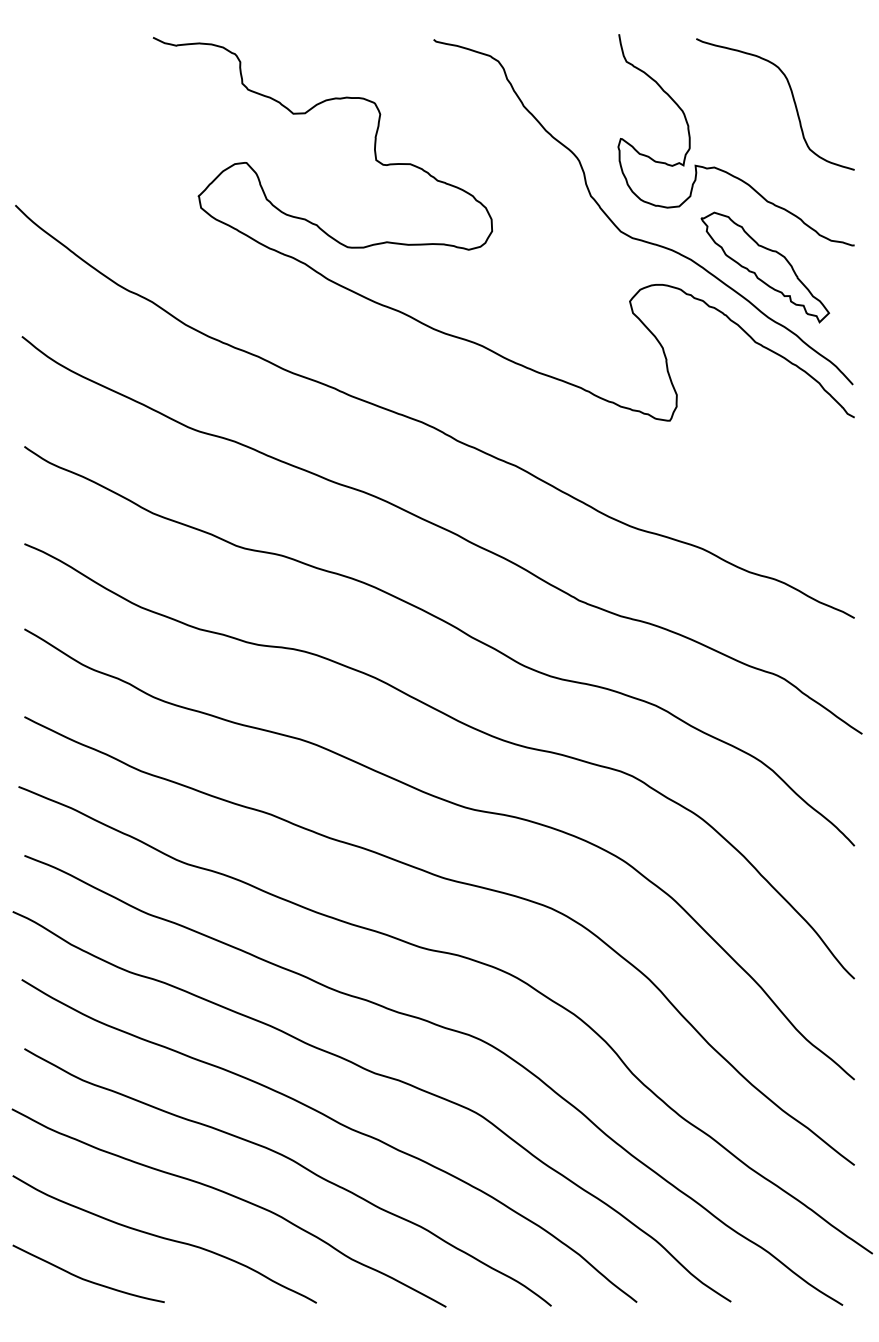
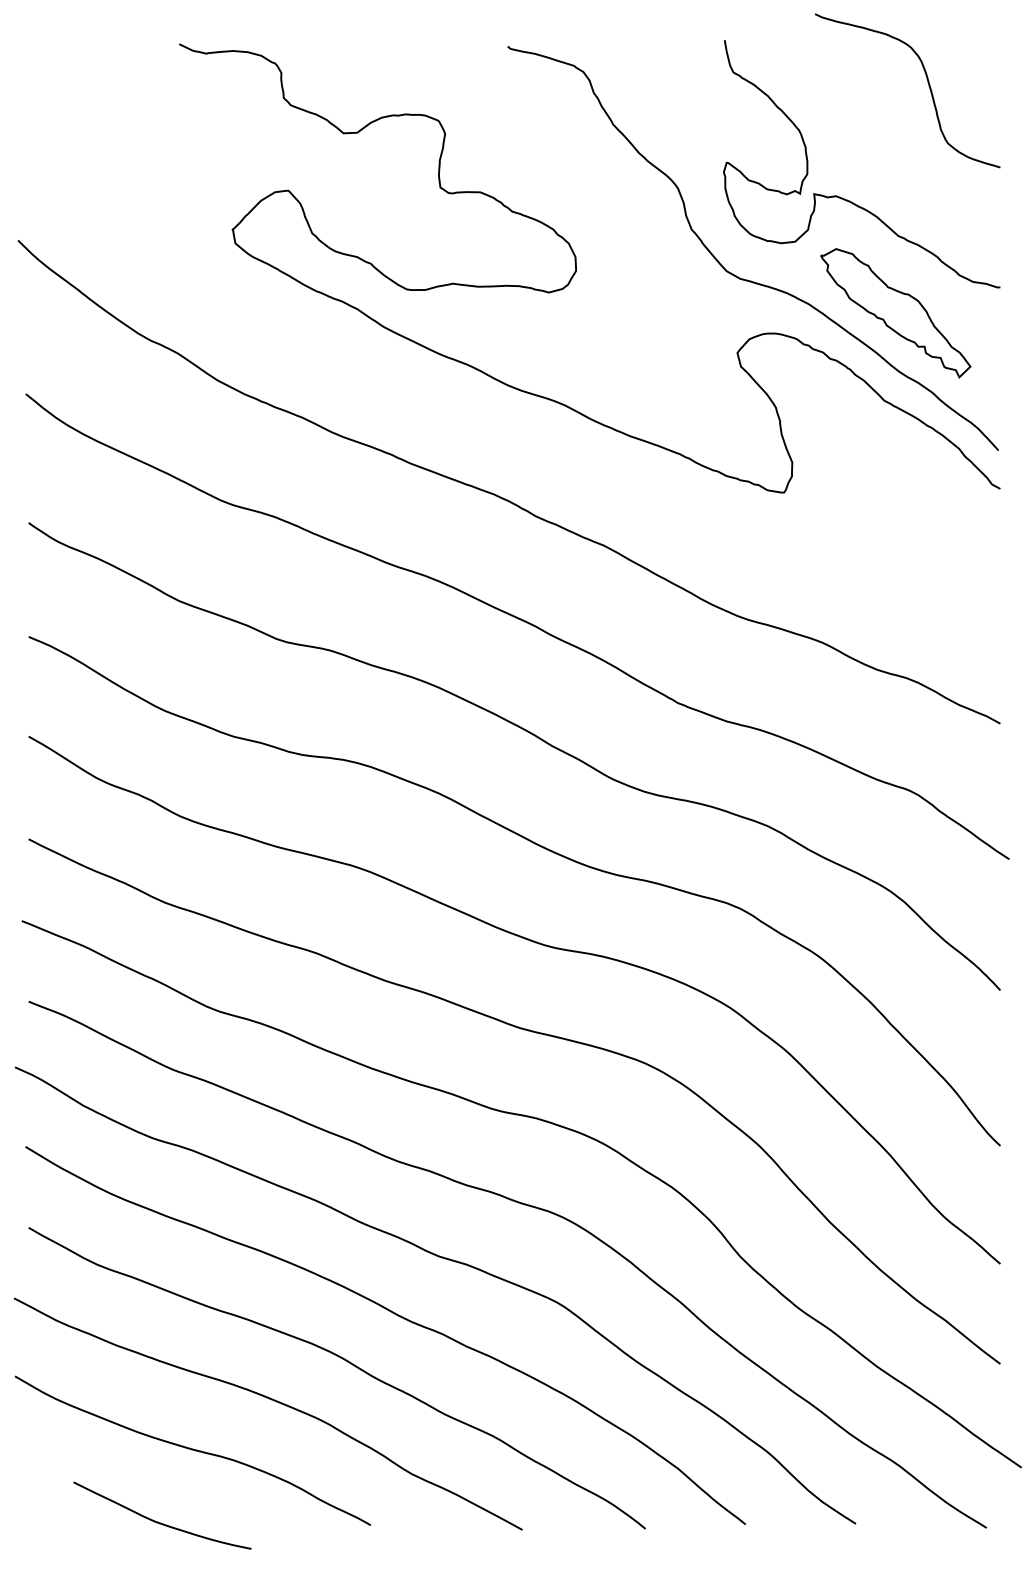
curve: (792, 98) -> (927, 83), moved
curve: (87, 1279) -> (161, 1522), moved

